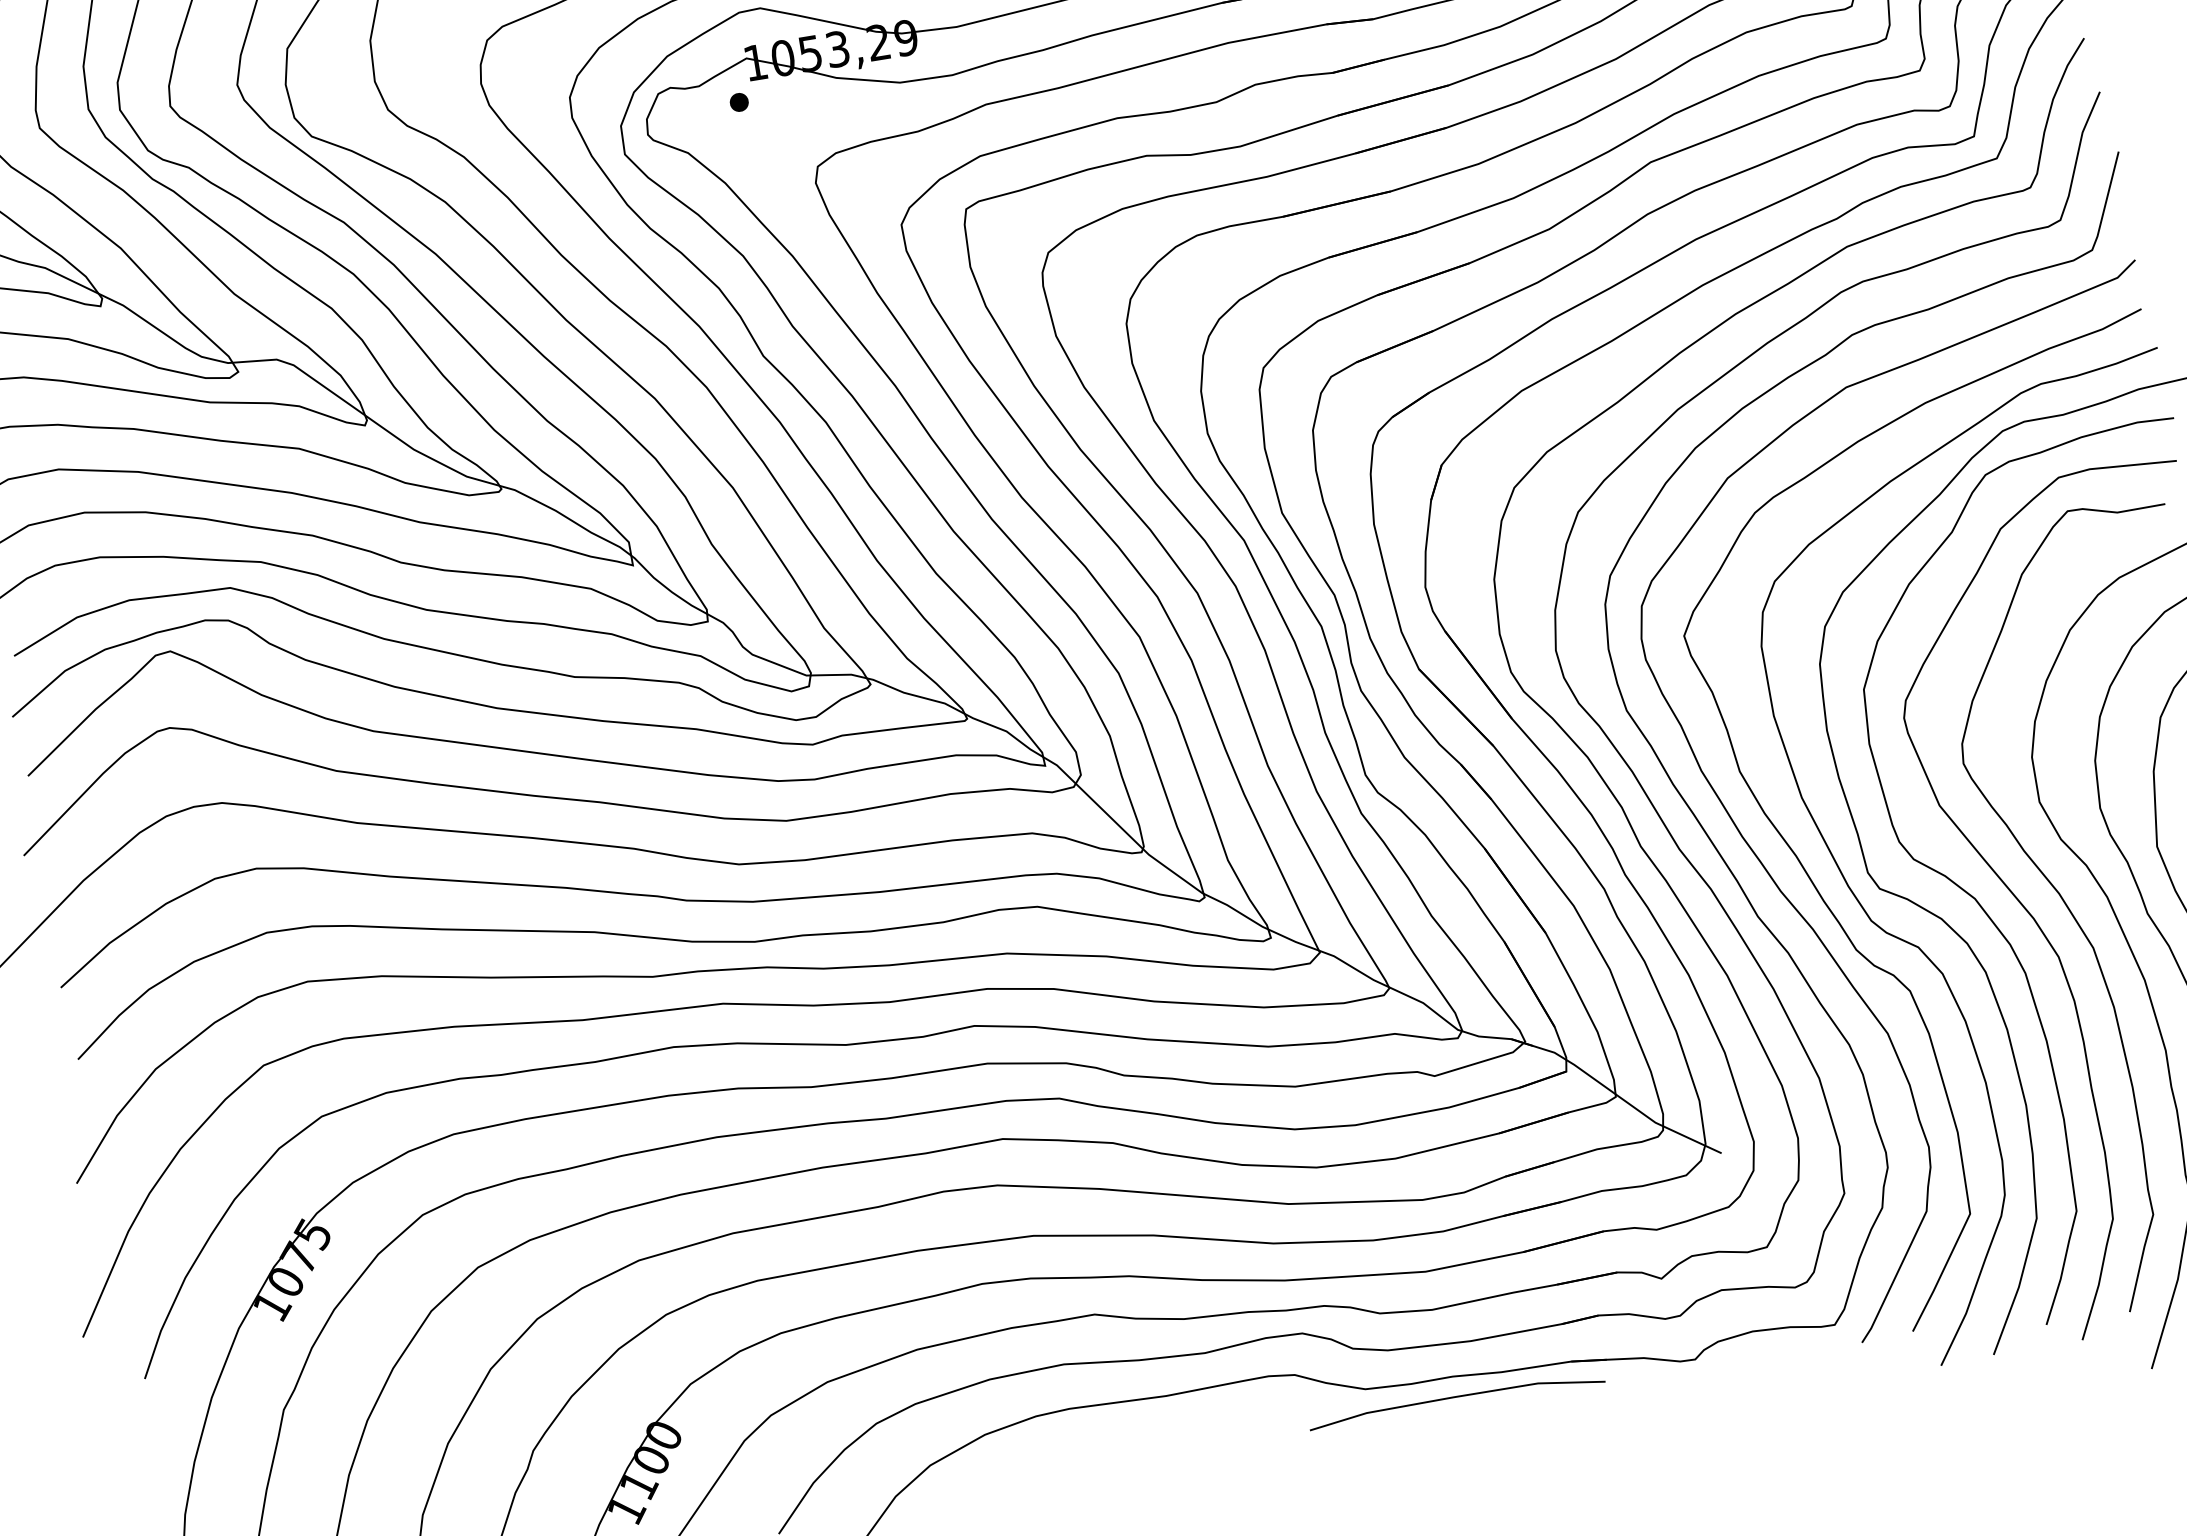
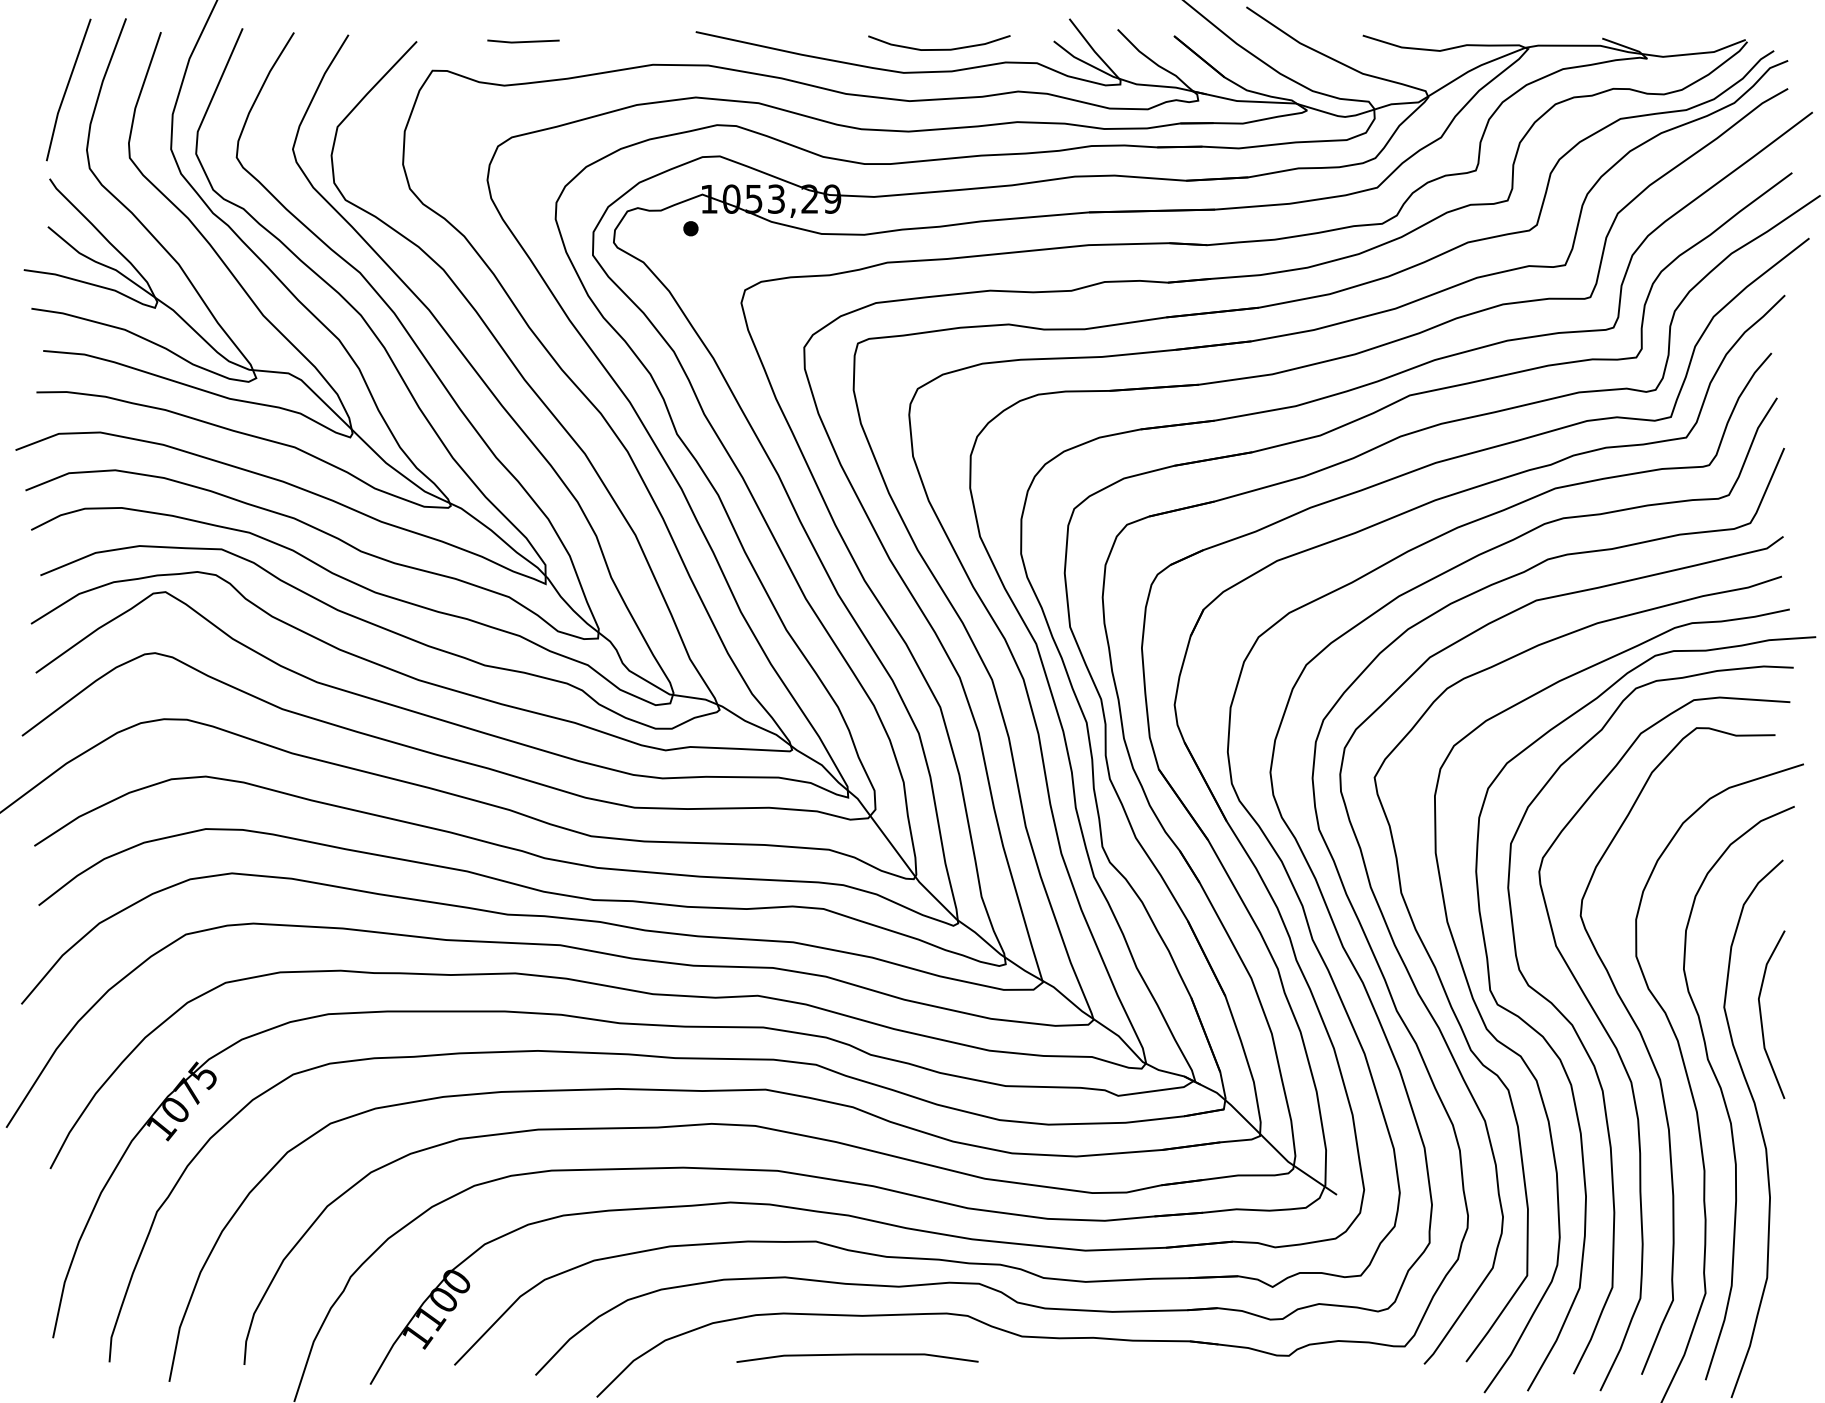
part: (1456, 1400) -> (857, 1357), moved

